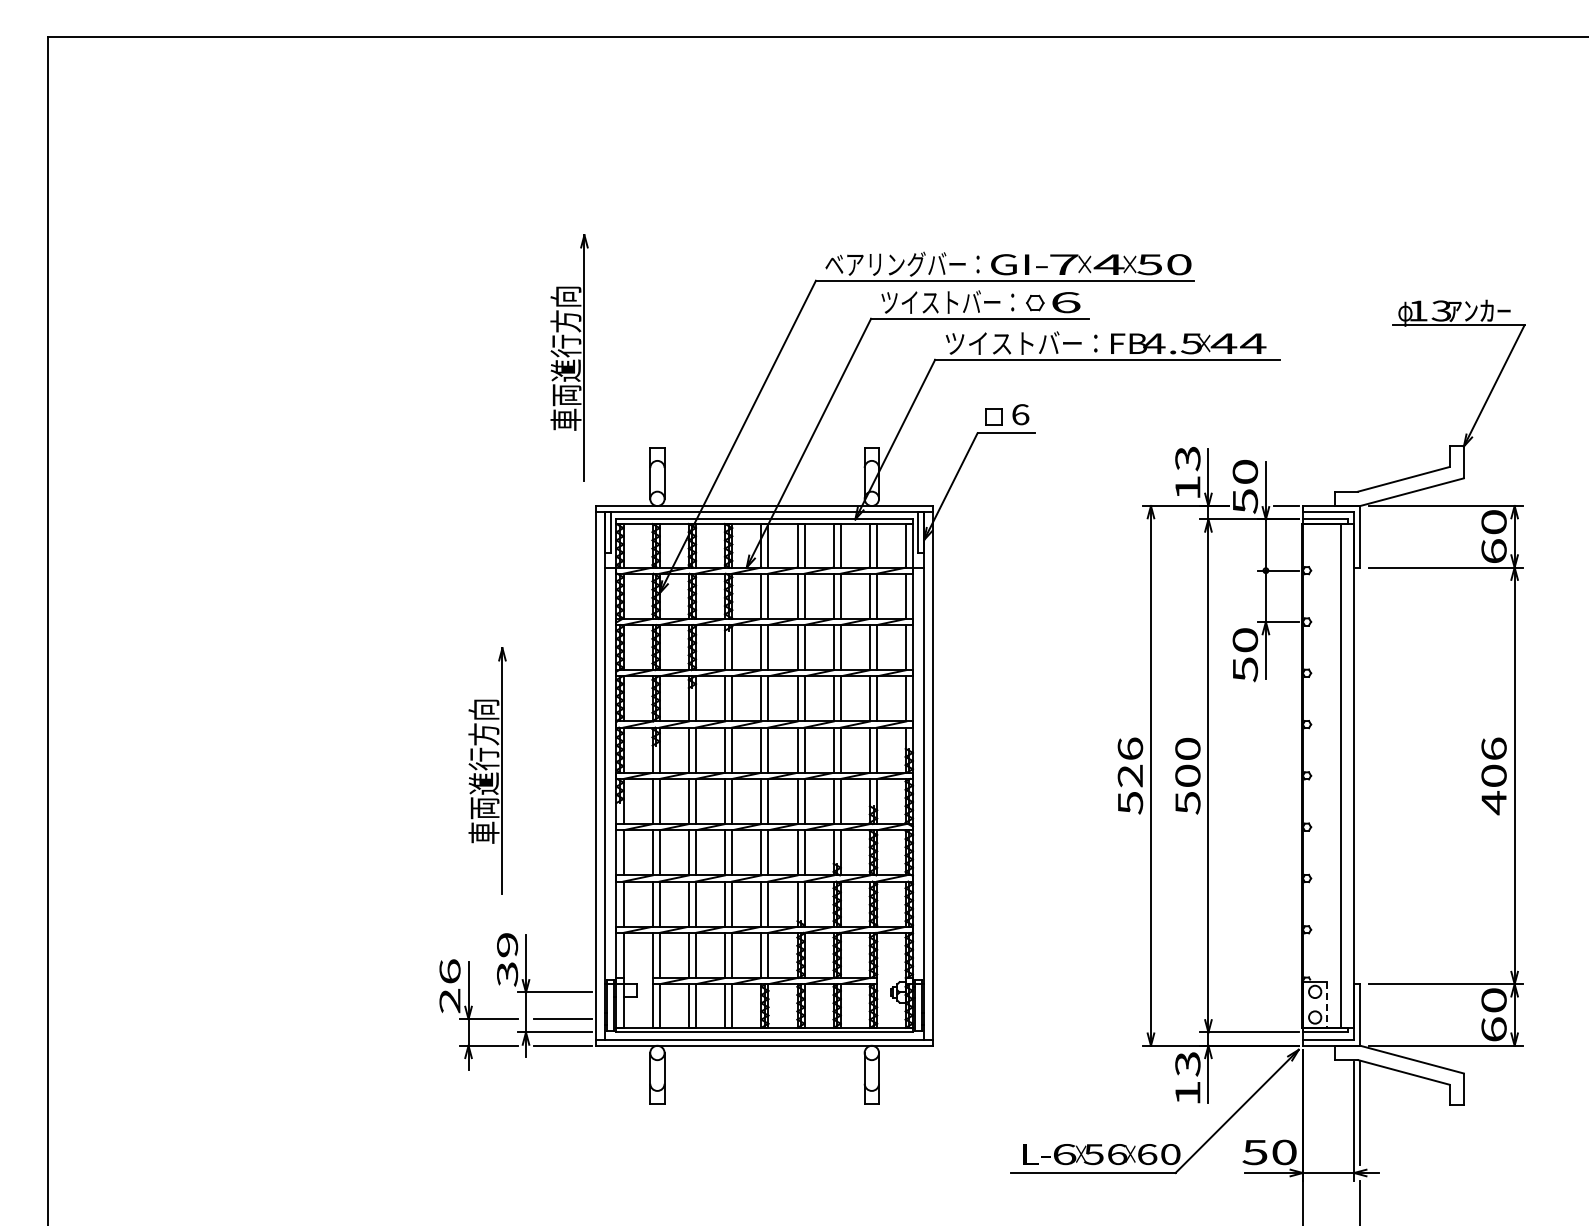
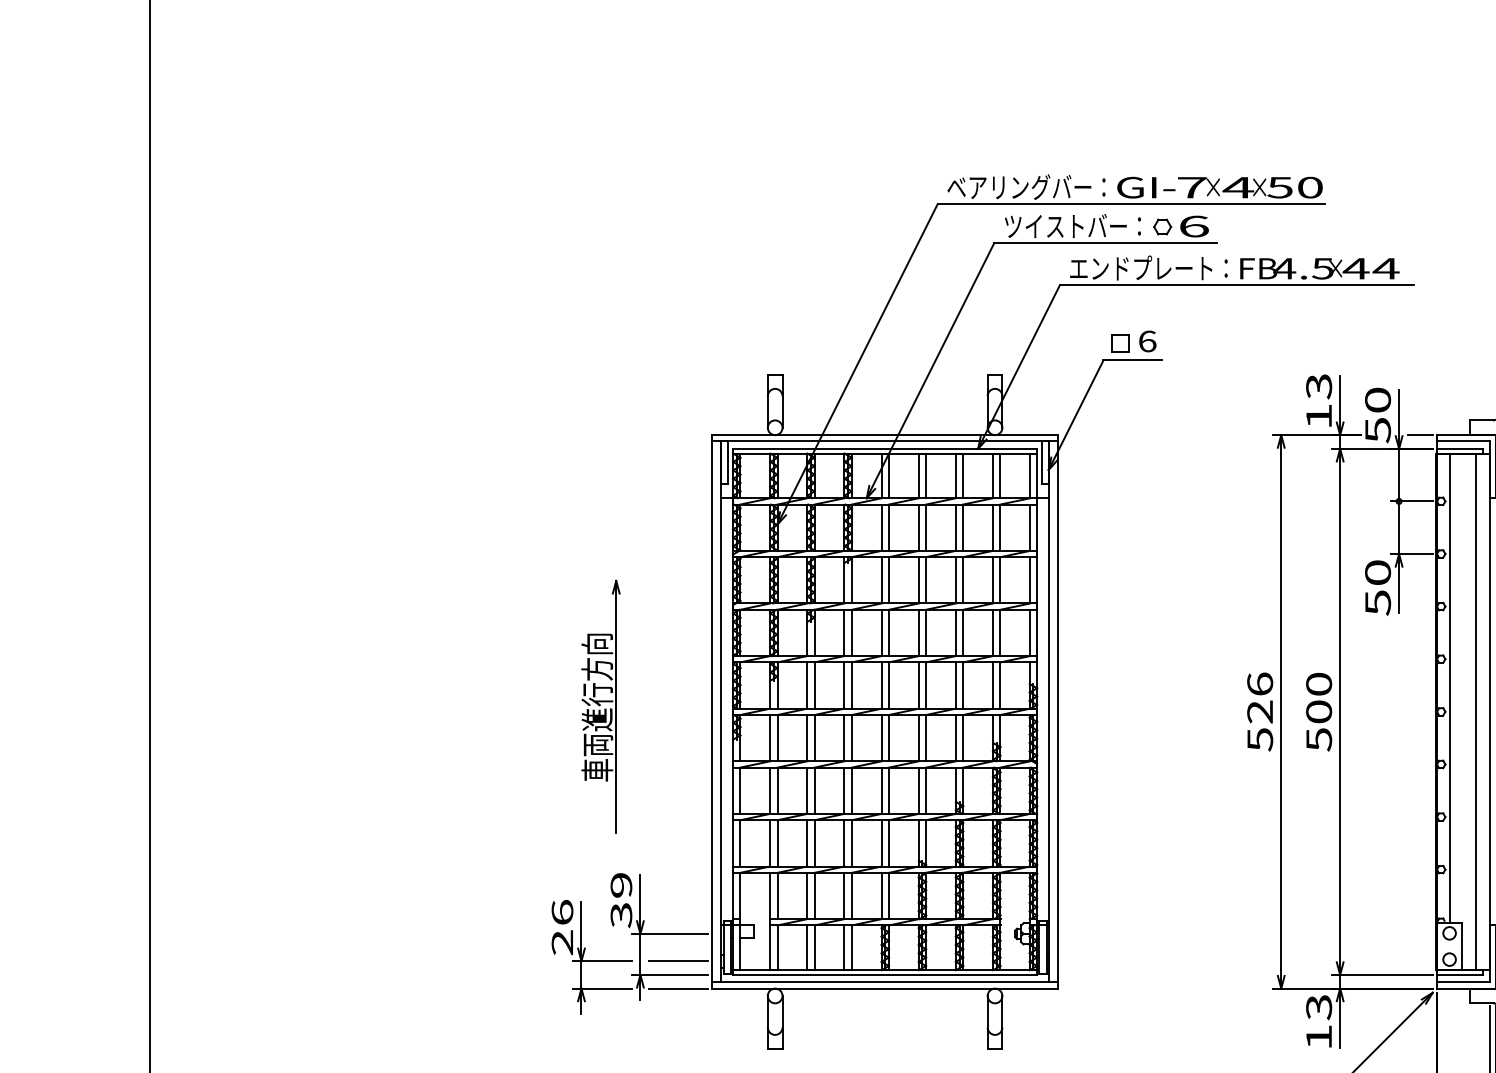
text: (1021, 342) -> (1148, 267), ツイストバー： -> エンドプレート：
part: (569, 357) -> (684, 282), removed
line: (1315, 751) -> (1449, 686), added
line: (1327, 1005) -> (1462, 947), dashed -> solid

